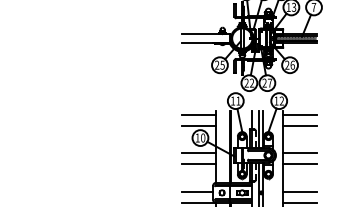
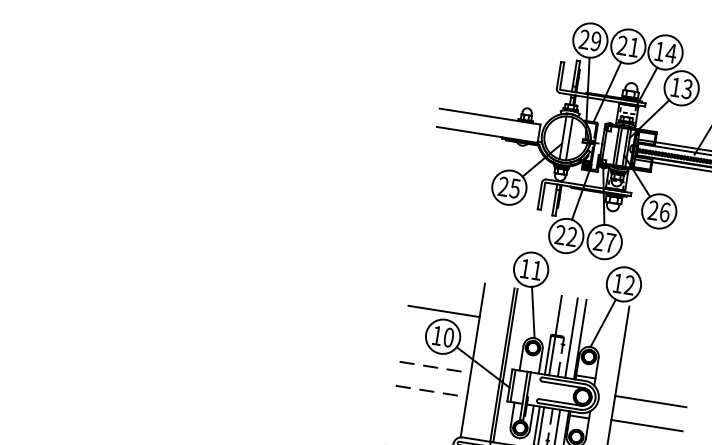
line: (198, 115) -> (446, 287), removed
line: (299, 115) -> (662, 322), removed
line: (299, 126) -> (658, 345), removed
line: (199, 152) -> (436, 367), solid -> dashed
line: (199, 163) -> (432, 390), solid -> dashed

